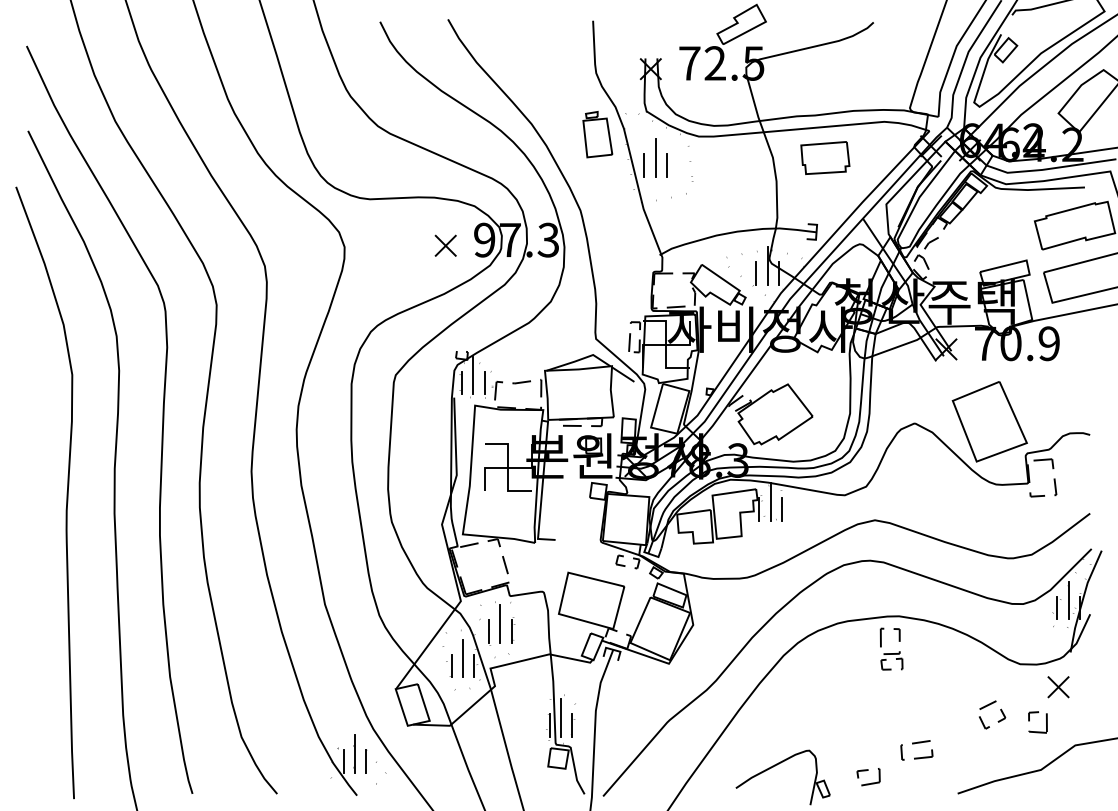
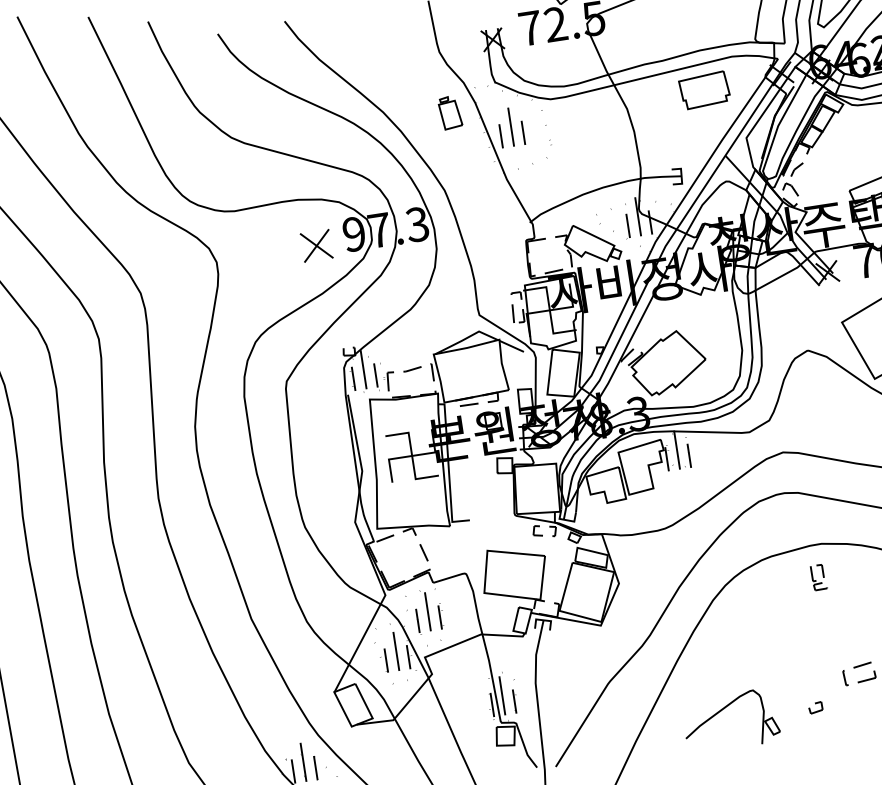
part: (597, 134) -> (449, 112), size x0.7
part: (825, 157) -> (704, 89), moved
part: (445, 245) -> (316, 245), size x1.4
part: (891, 648) -> (818, 576), size x0.6
part: (868, 777) -> (815, 708), size x0.6

